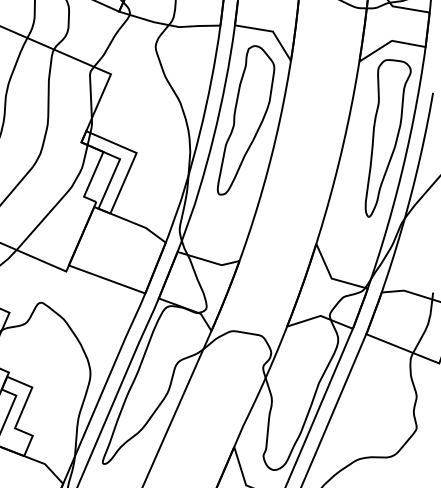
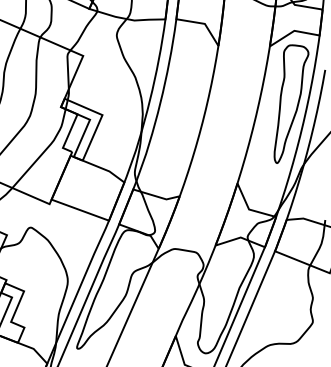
part: (245, 120) -> (184, 90), removed

